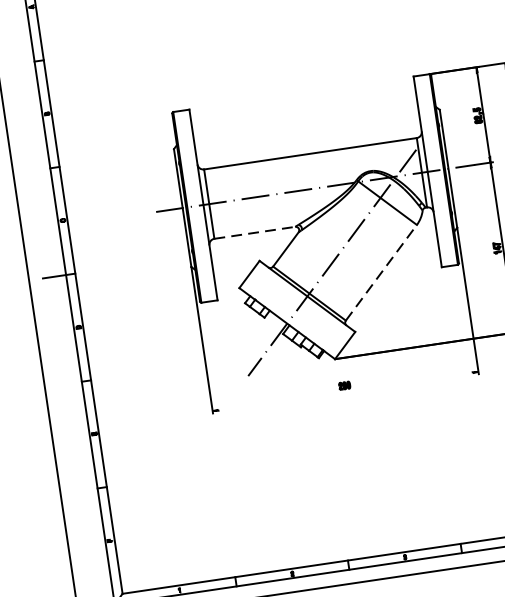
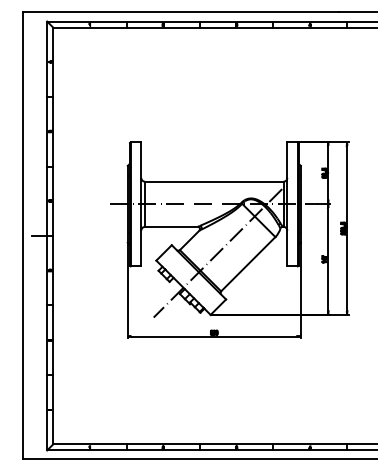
line: (254, 232) -> (171, 226), dashed -> solid
line: (381, 271) -> (248, 263), dashed -> solid
line: (345, 391) -> (214, 336), added

